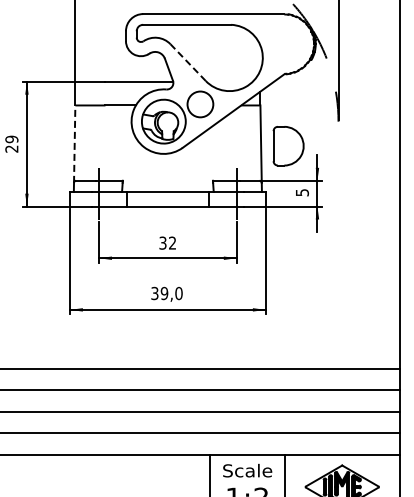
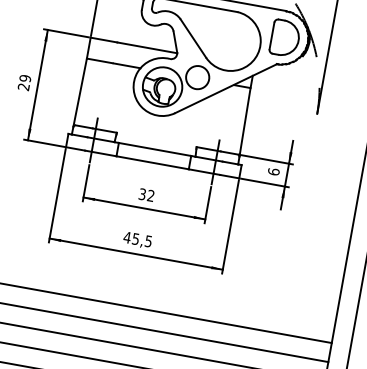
line: (187, 62) -> (192, 38), dashed -> solid
line: (74, 144) -> (79, 93), dashed -> solid
part: (288, 146) -> (285, 38), moved
text: (301, 192) -> (273, 171), 5 -> 6
text: (166, 293) -> (137, 239), 39,0 -> 45,5

